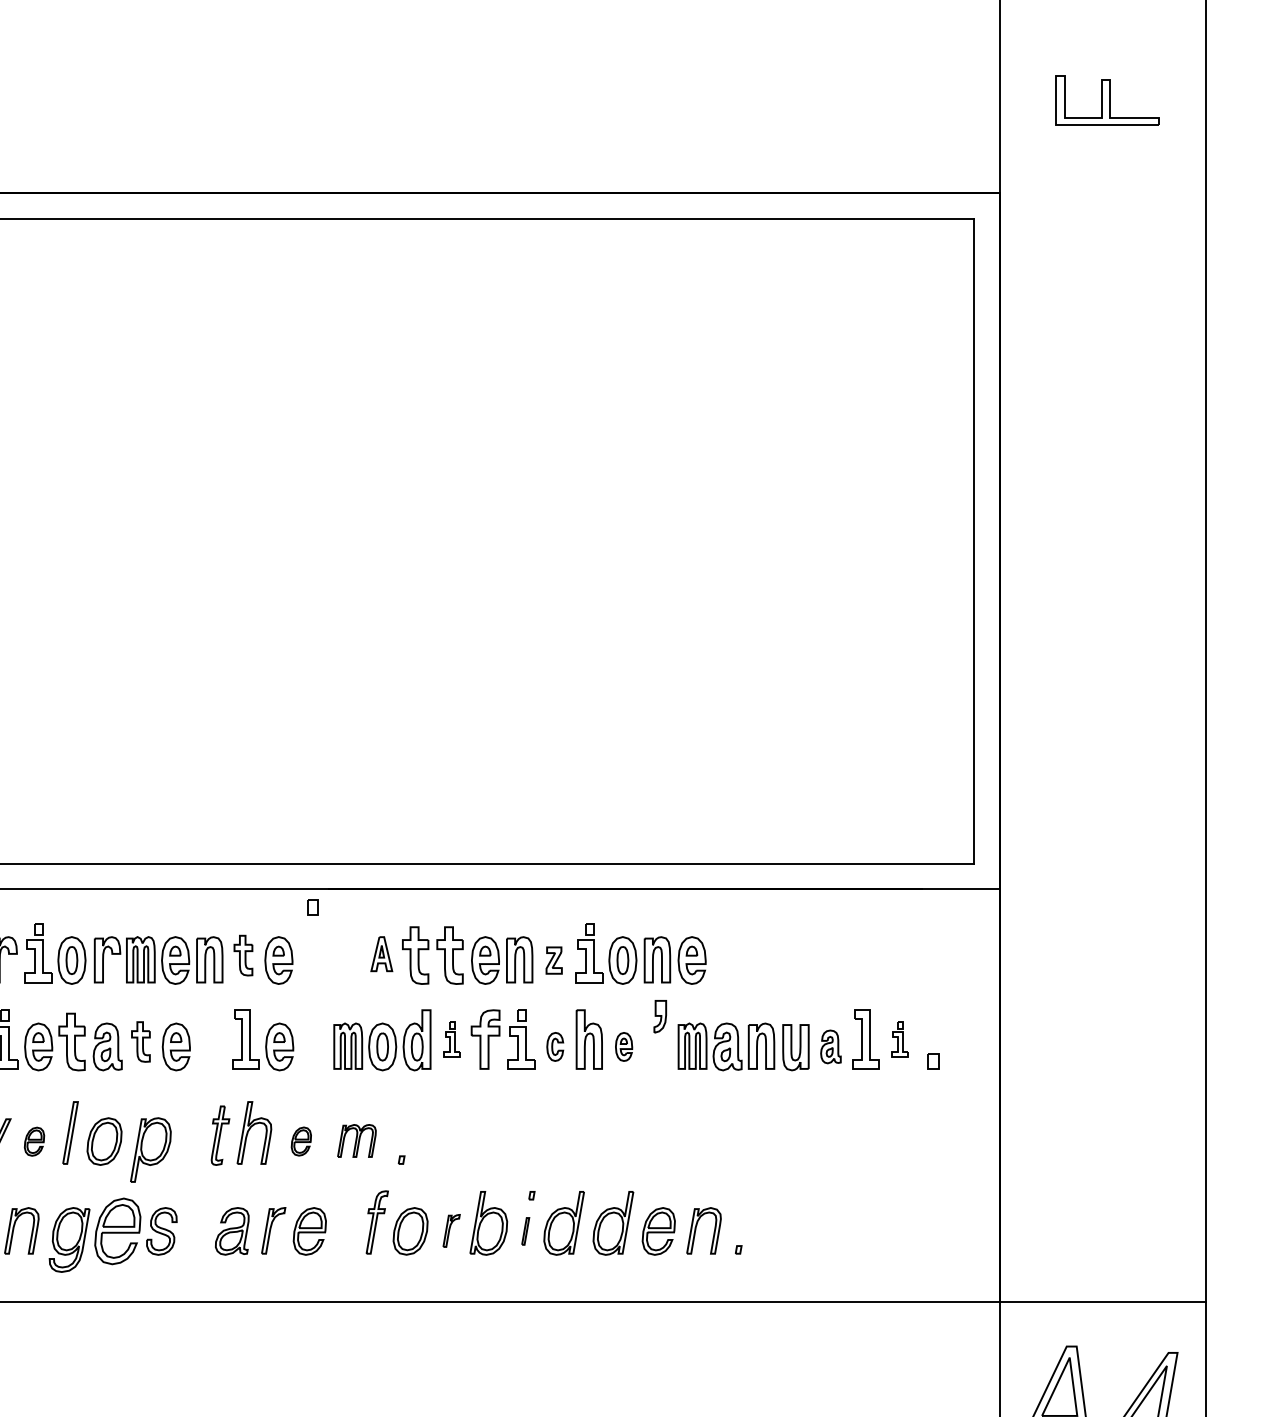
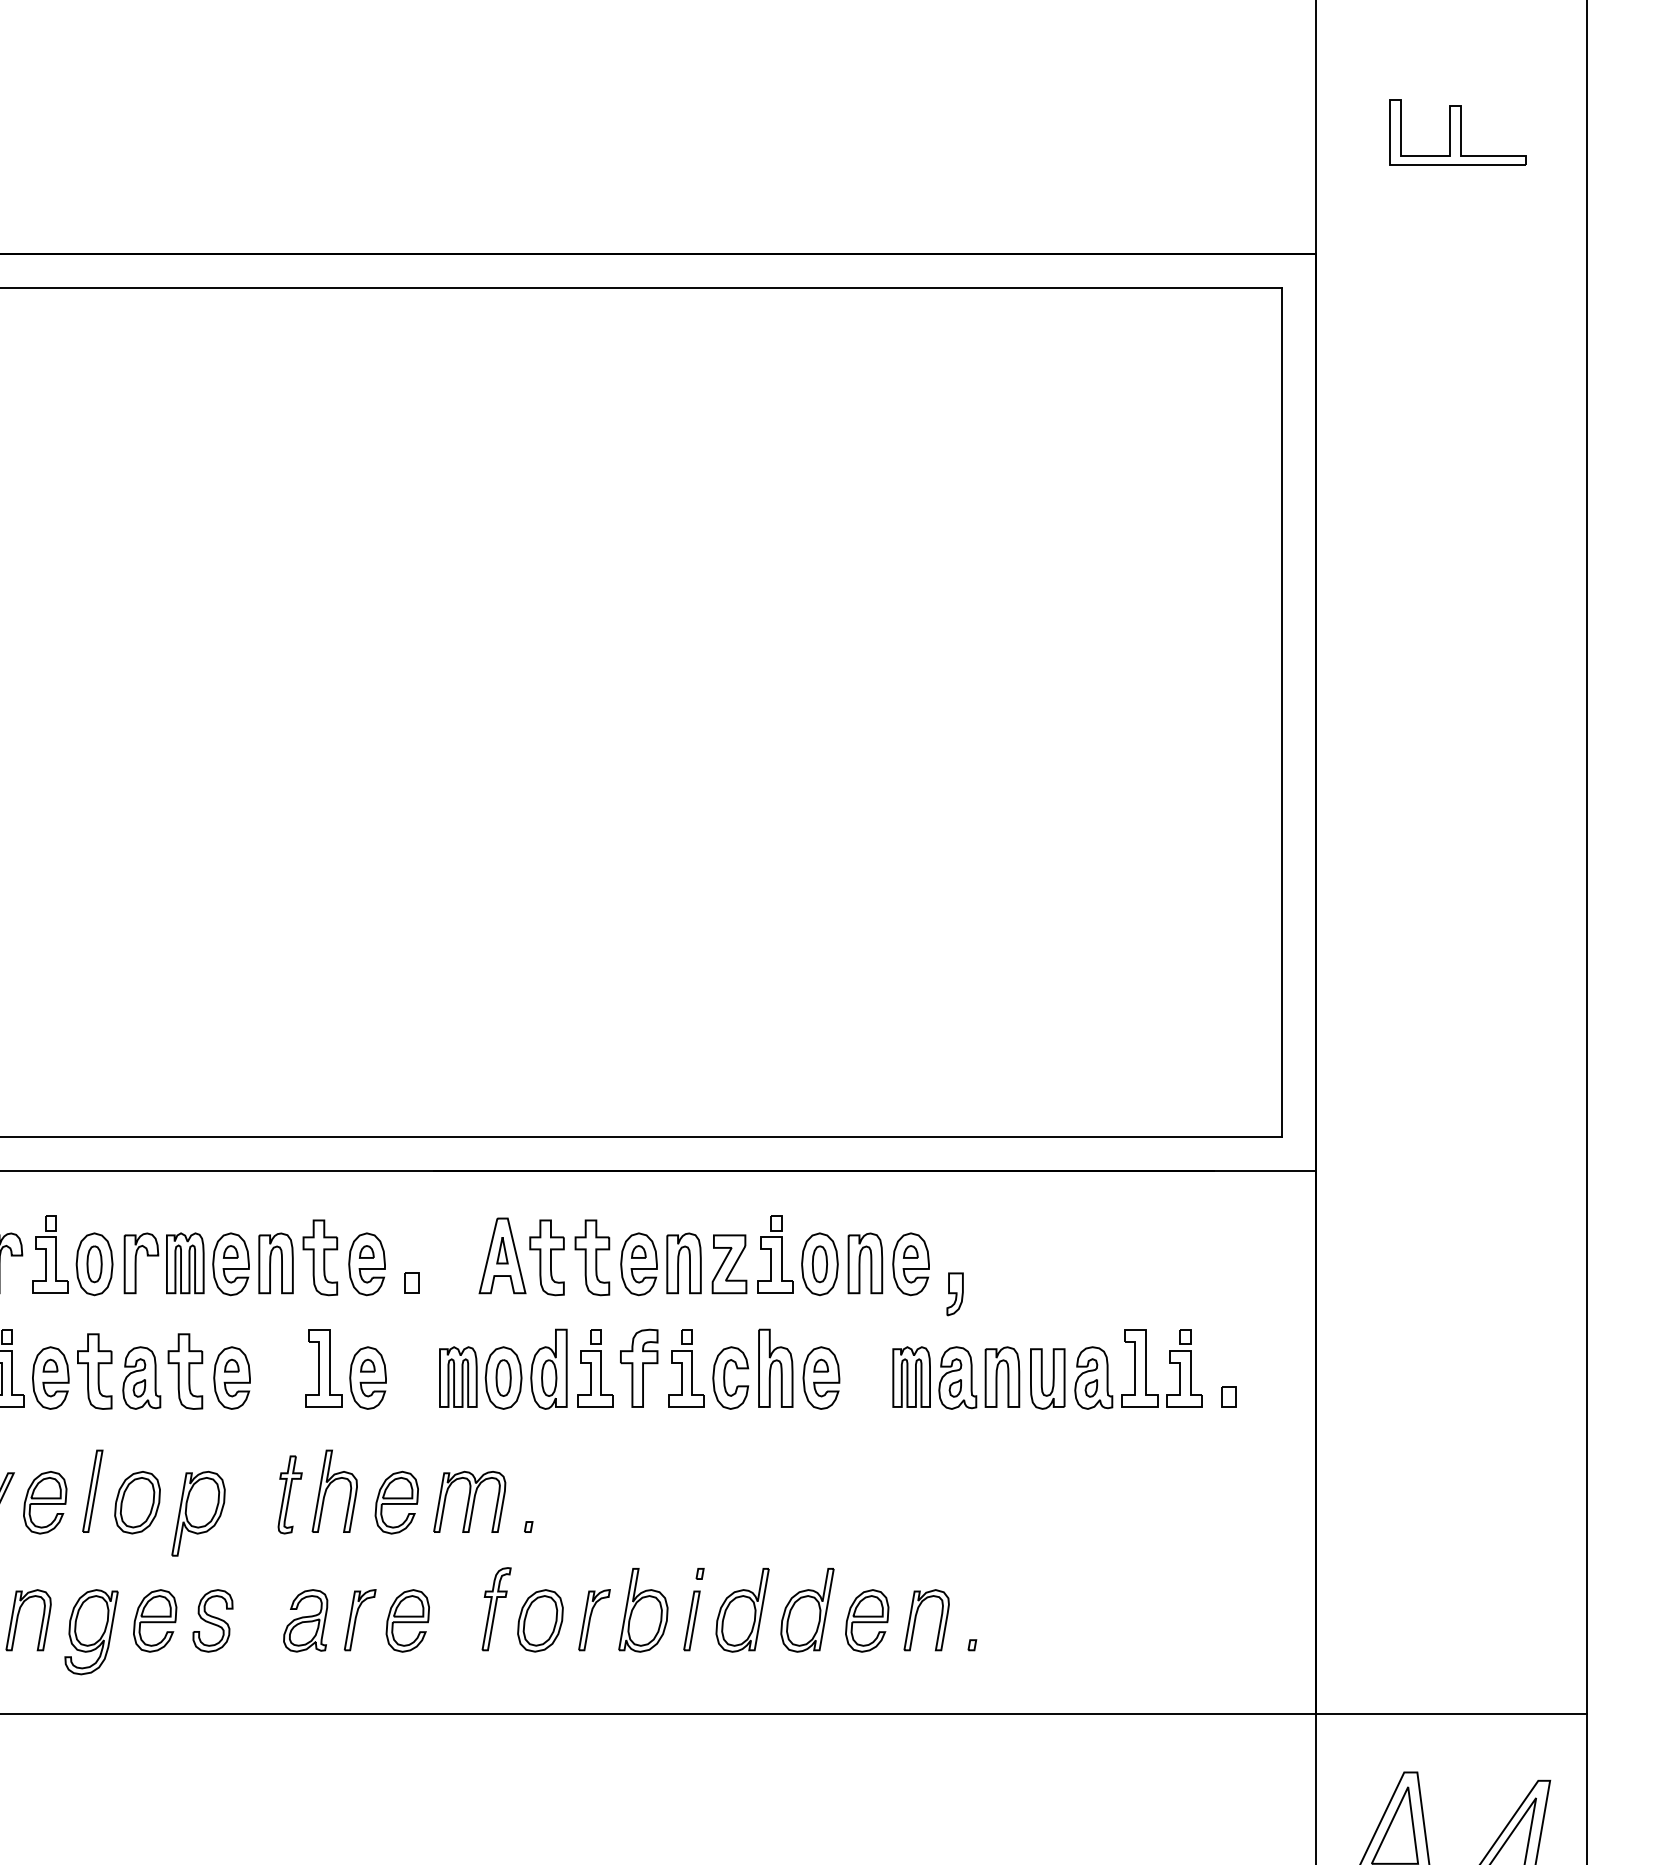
part: (312, 906) -> (411, 1282), moved
part: (381, 953) -> (502, 1255), size x1.67
part: (243, 955) -> (320, 1257), size x1.43
part: (554, 960) -> (729, 1264), size x1.67
part: (659, 1016) -> (954, 1294), moved
part: (452, 1039) -> (595, 1368), size x1.67
part: (899, 1039) -> (1184, 1368), size x1.67
part: (140, 1041) -> (185, 1371), size x1.43
part: (554, 1046) -> (730, 1377), size x1.67
part: (624, 1046) -> (821, 1377), size x1.67
part: (830, 1046) -> (1093, 1377), size x1.43
part: (356, 1140) -> (469, 1501), size x1.43
part: (34, 1141) -> (45, 1502), size x1.67
part: (301, 1141) -> (396, 1502), size x1.67
part: (118, 1231) -> (155, 1620), size x0.71
part: (451, 1231) -> (594, 1620), size x1.43
part: (525, 1231) -> (691, 1620), size x1.67

